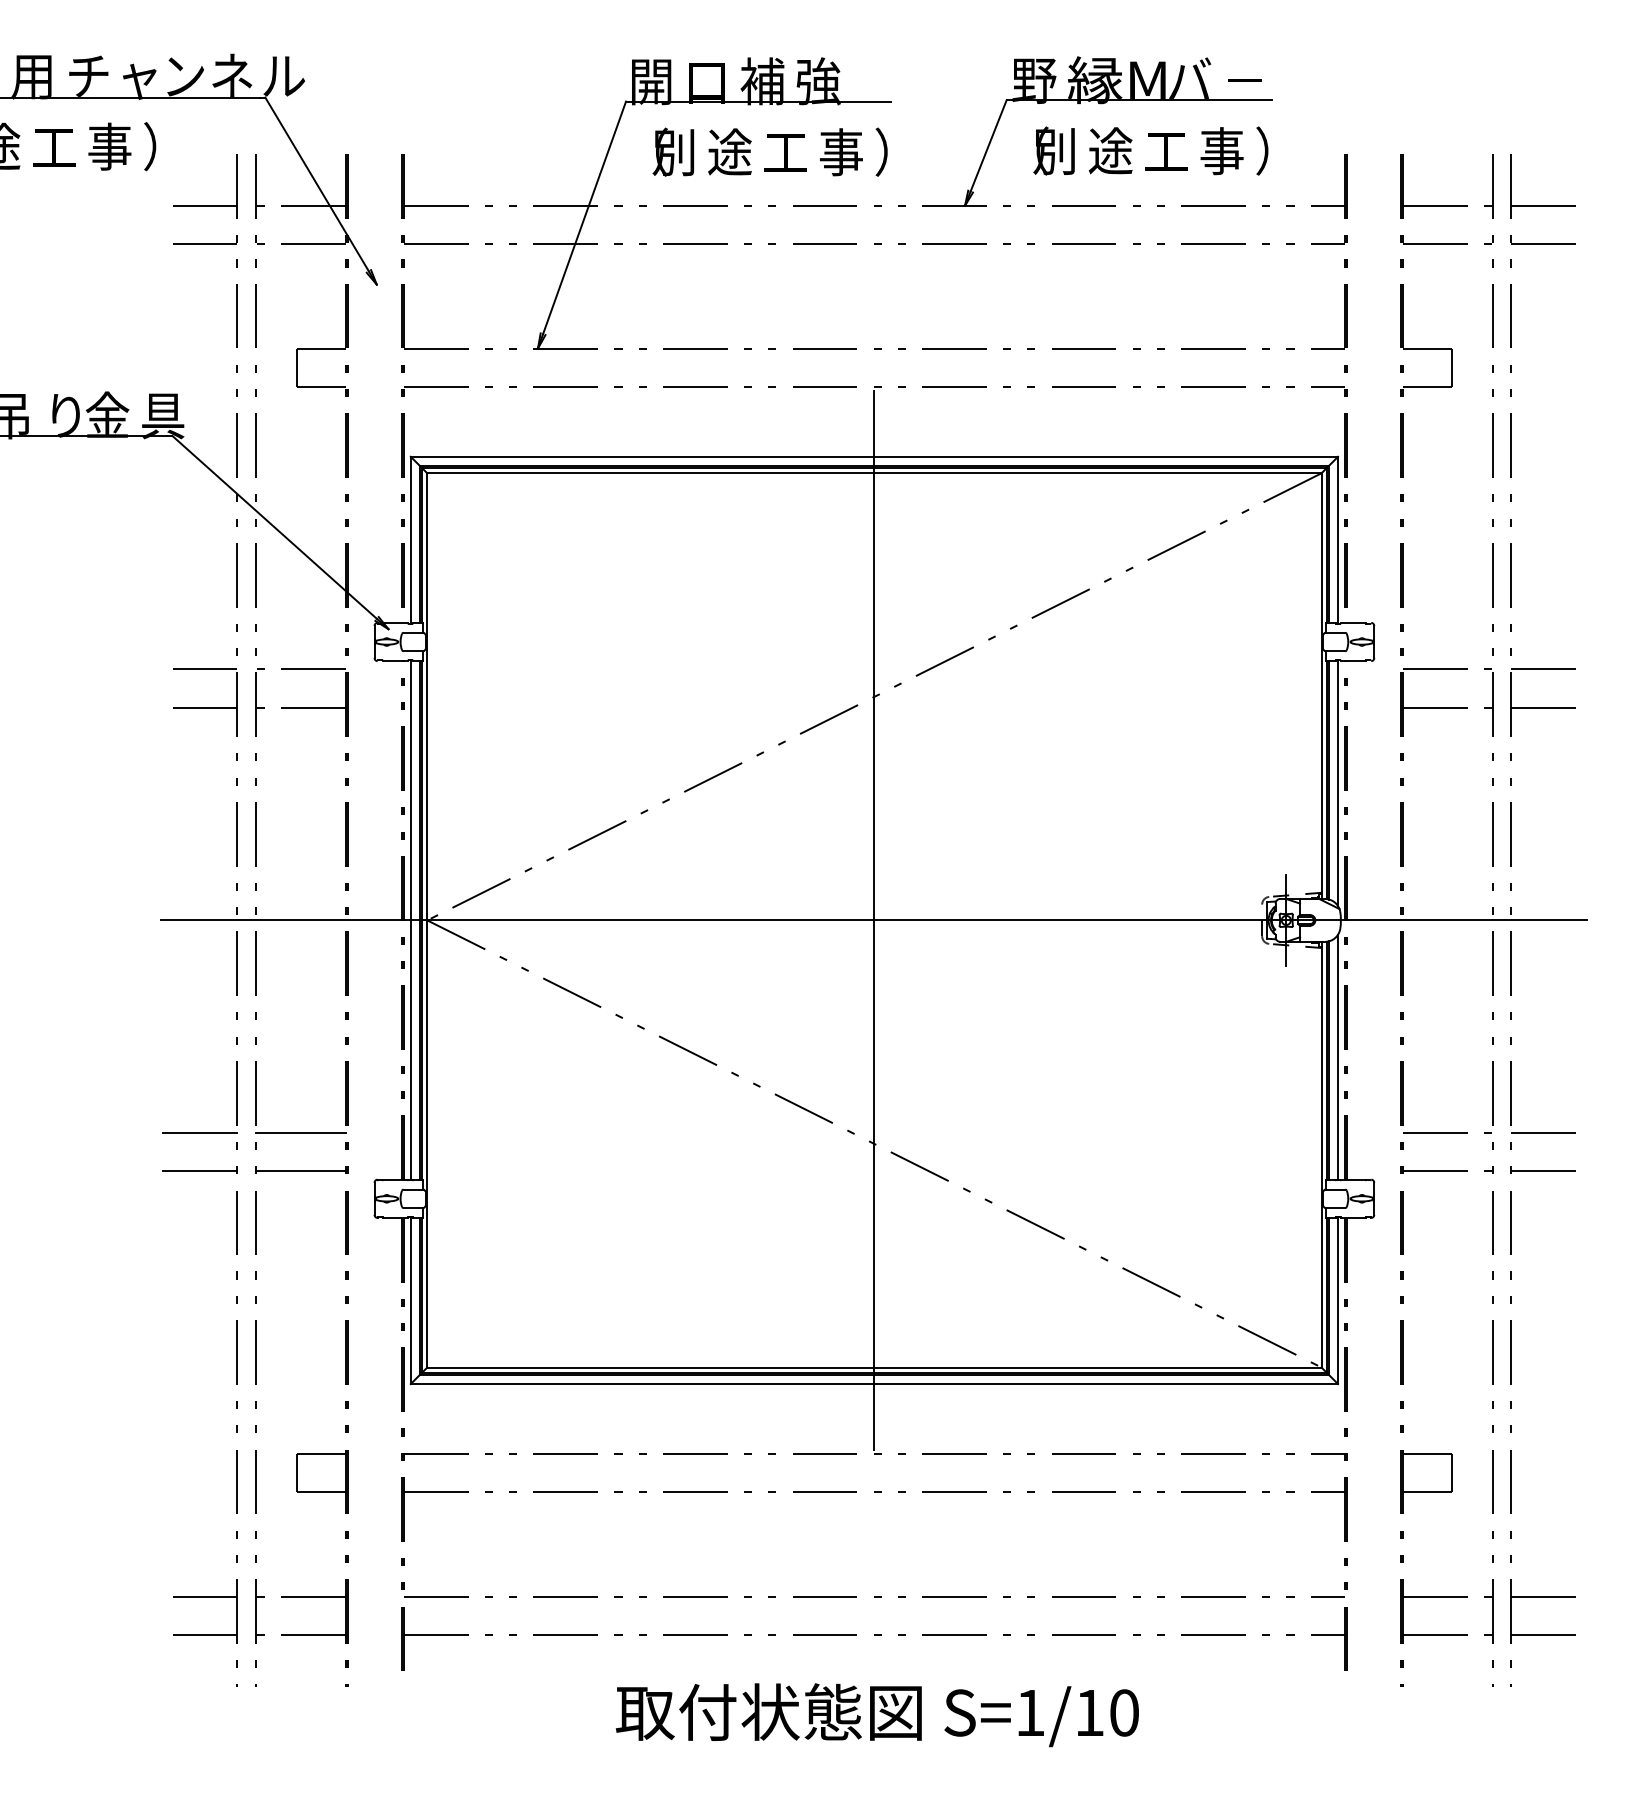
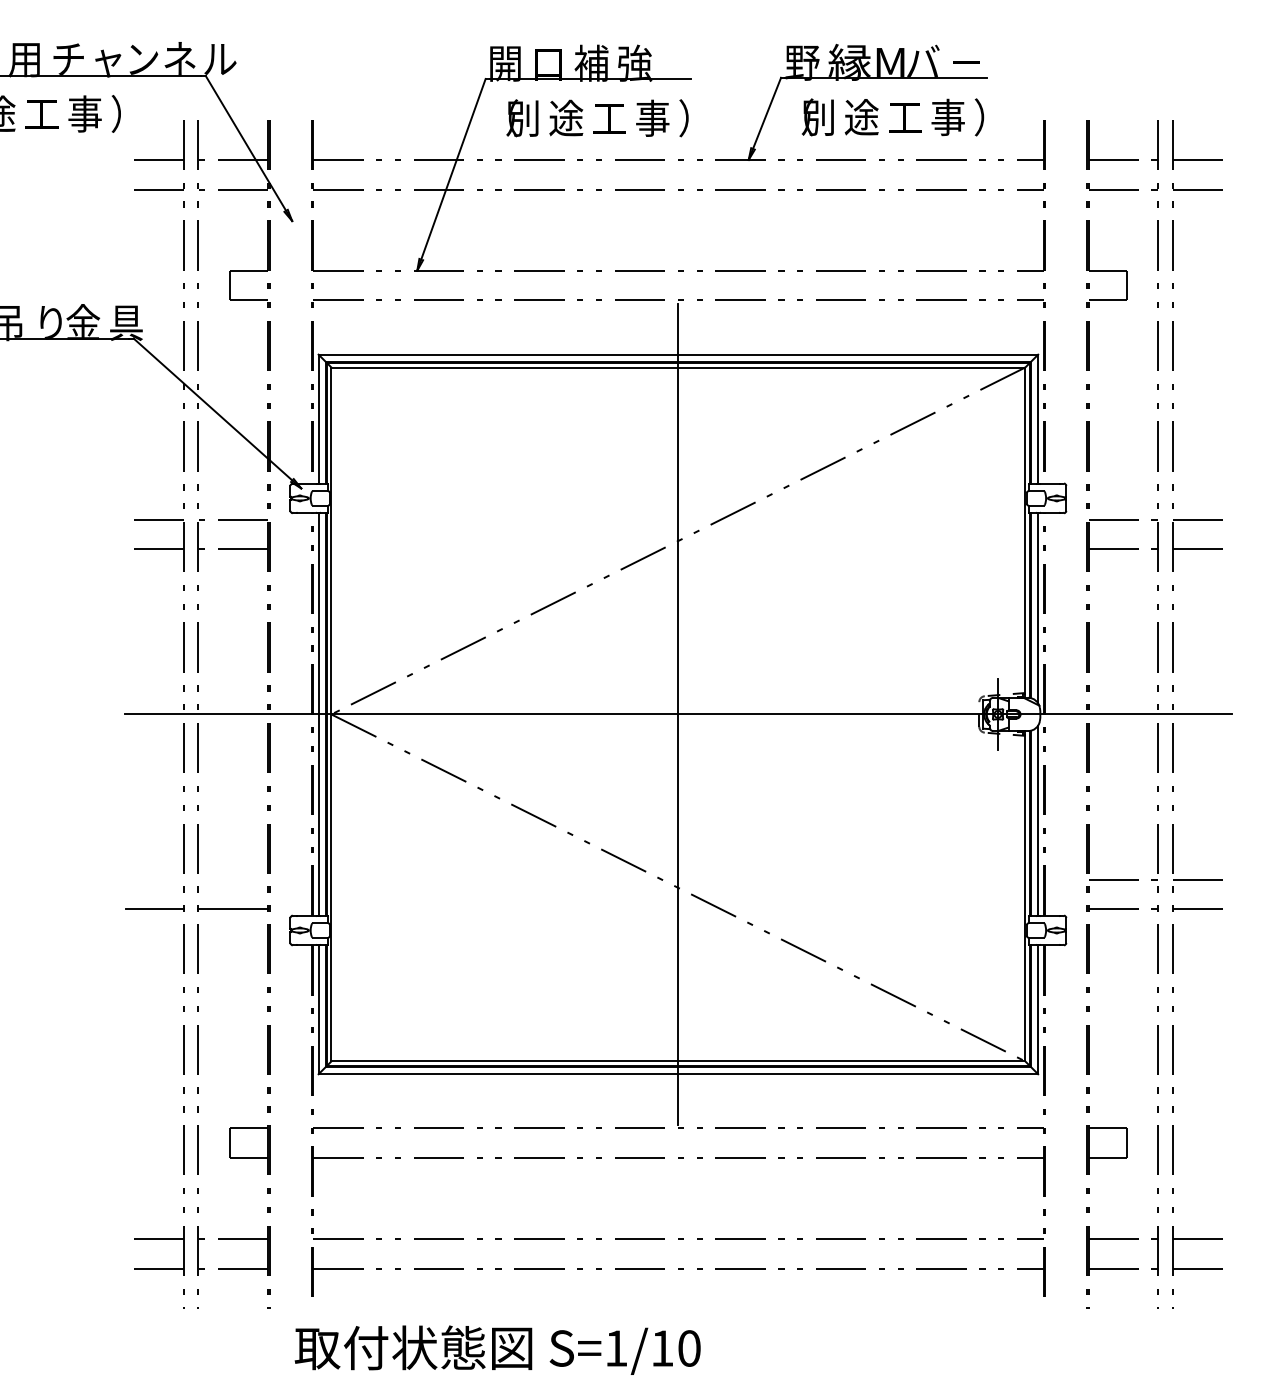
line: (199, 1133) -> (154, 879), removed
line: (301, 1133) -> (233, 879), removed
text: (877, 1714) -> (497, 1349), moved

